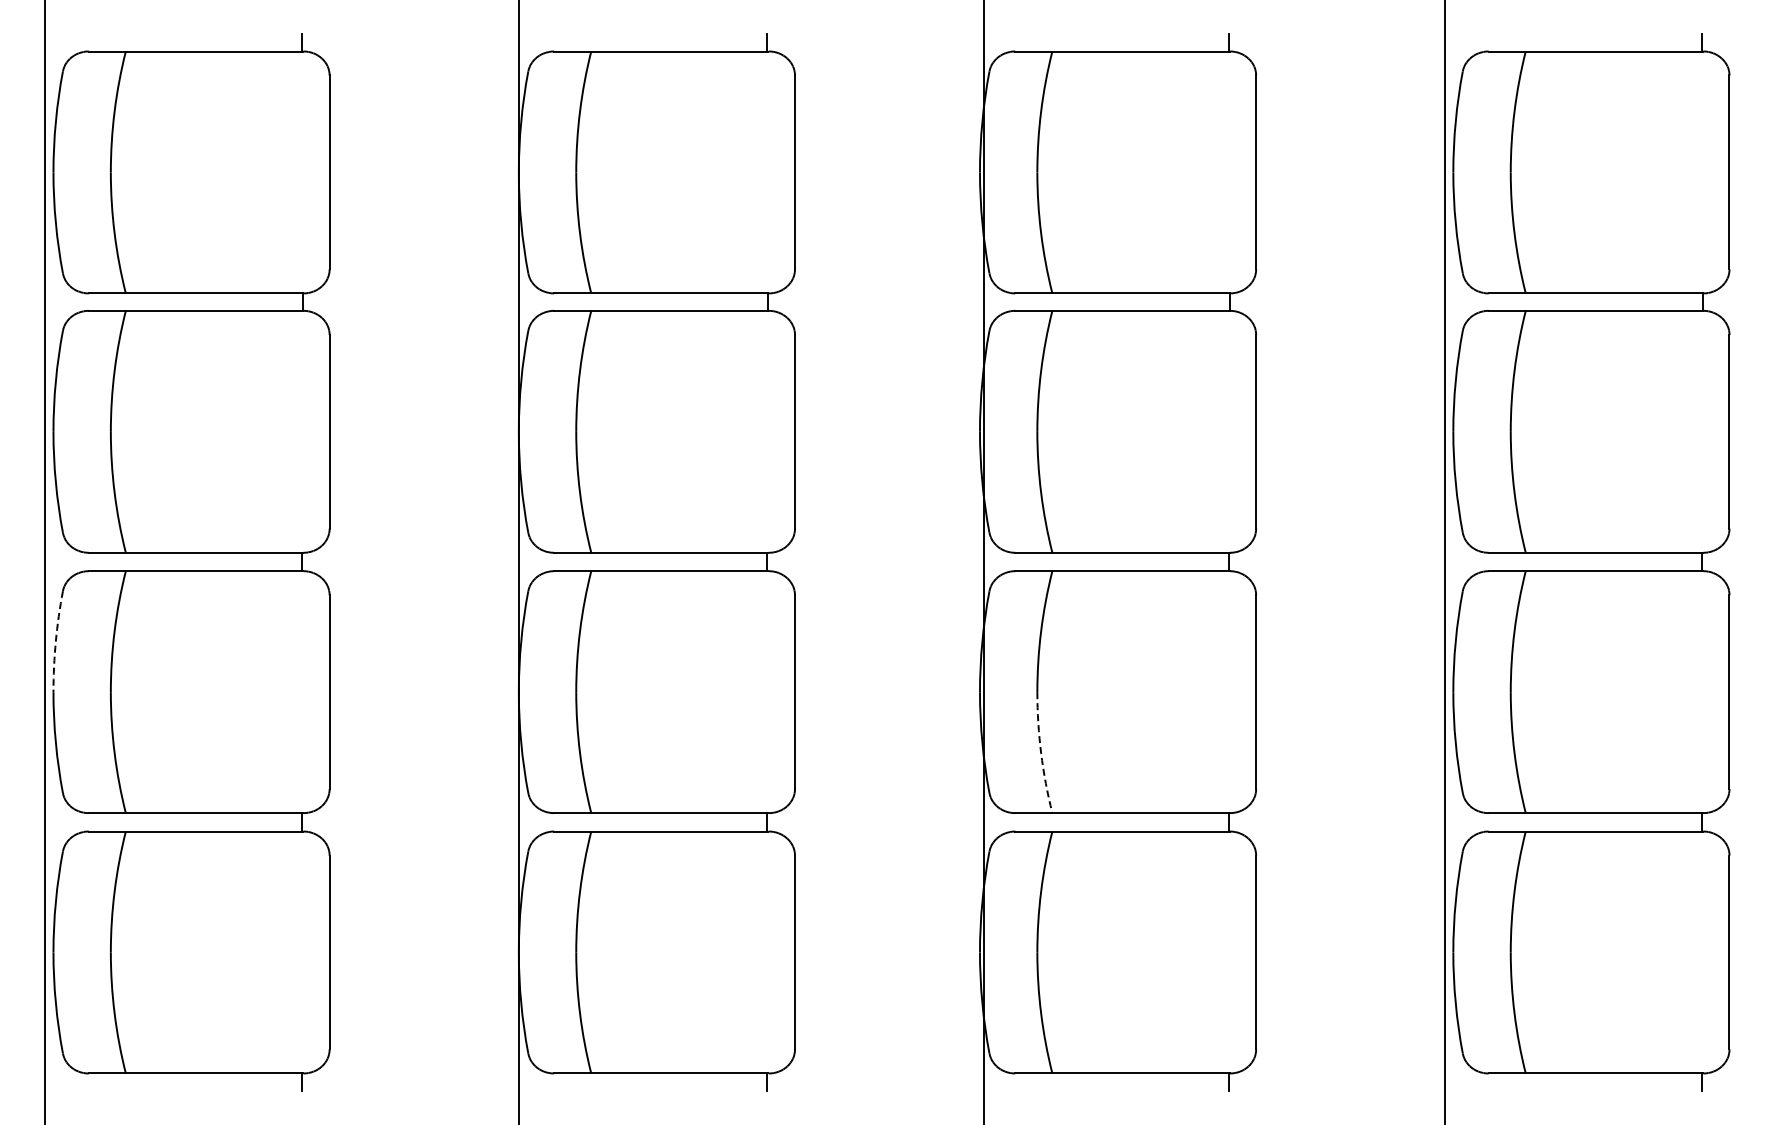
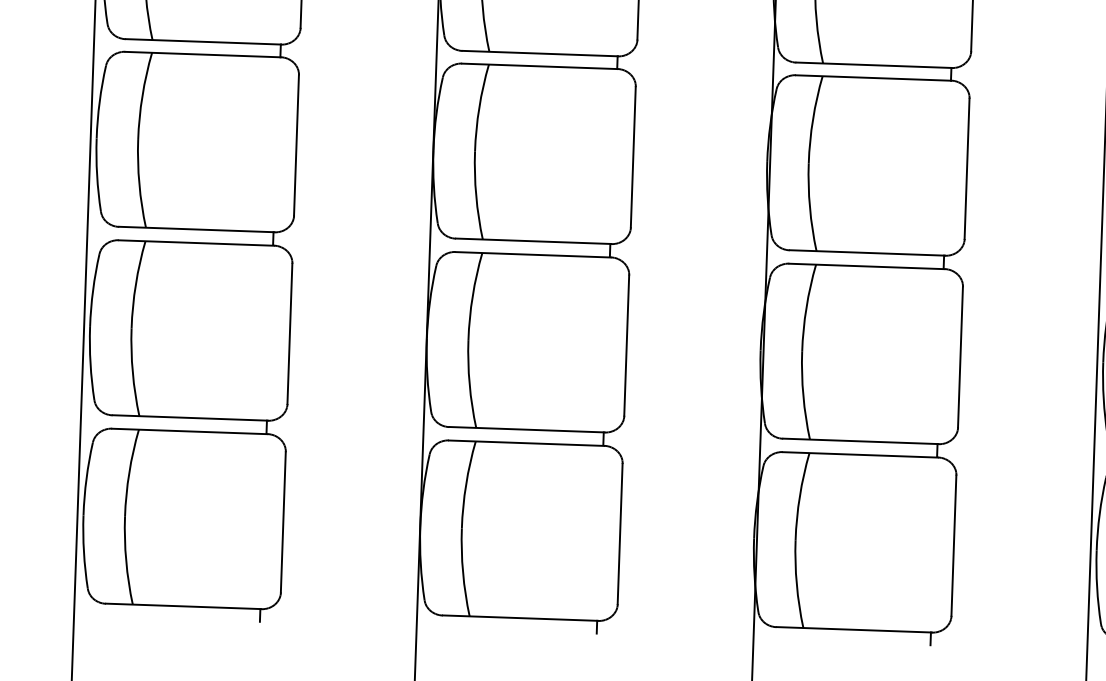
arc: (55, 641) -> (92, 290), dashed -> solid
arc: (1041, 753) -> (803, 396), dashed -> solid

